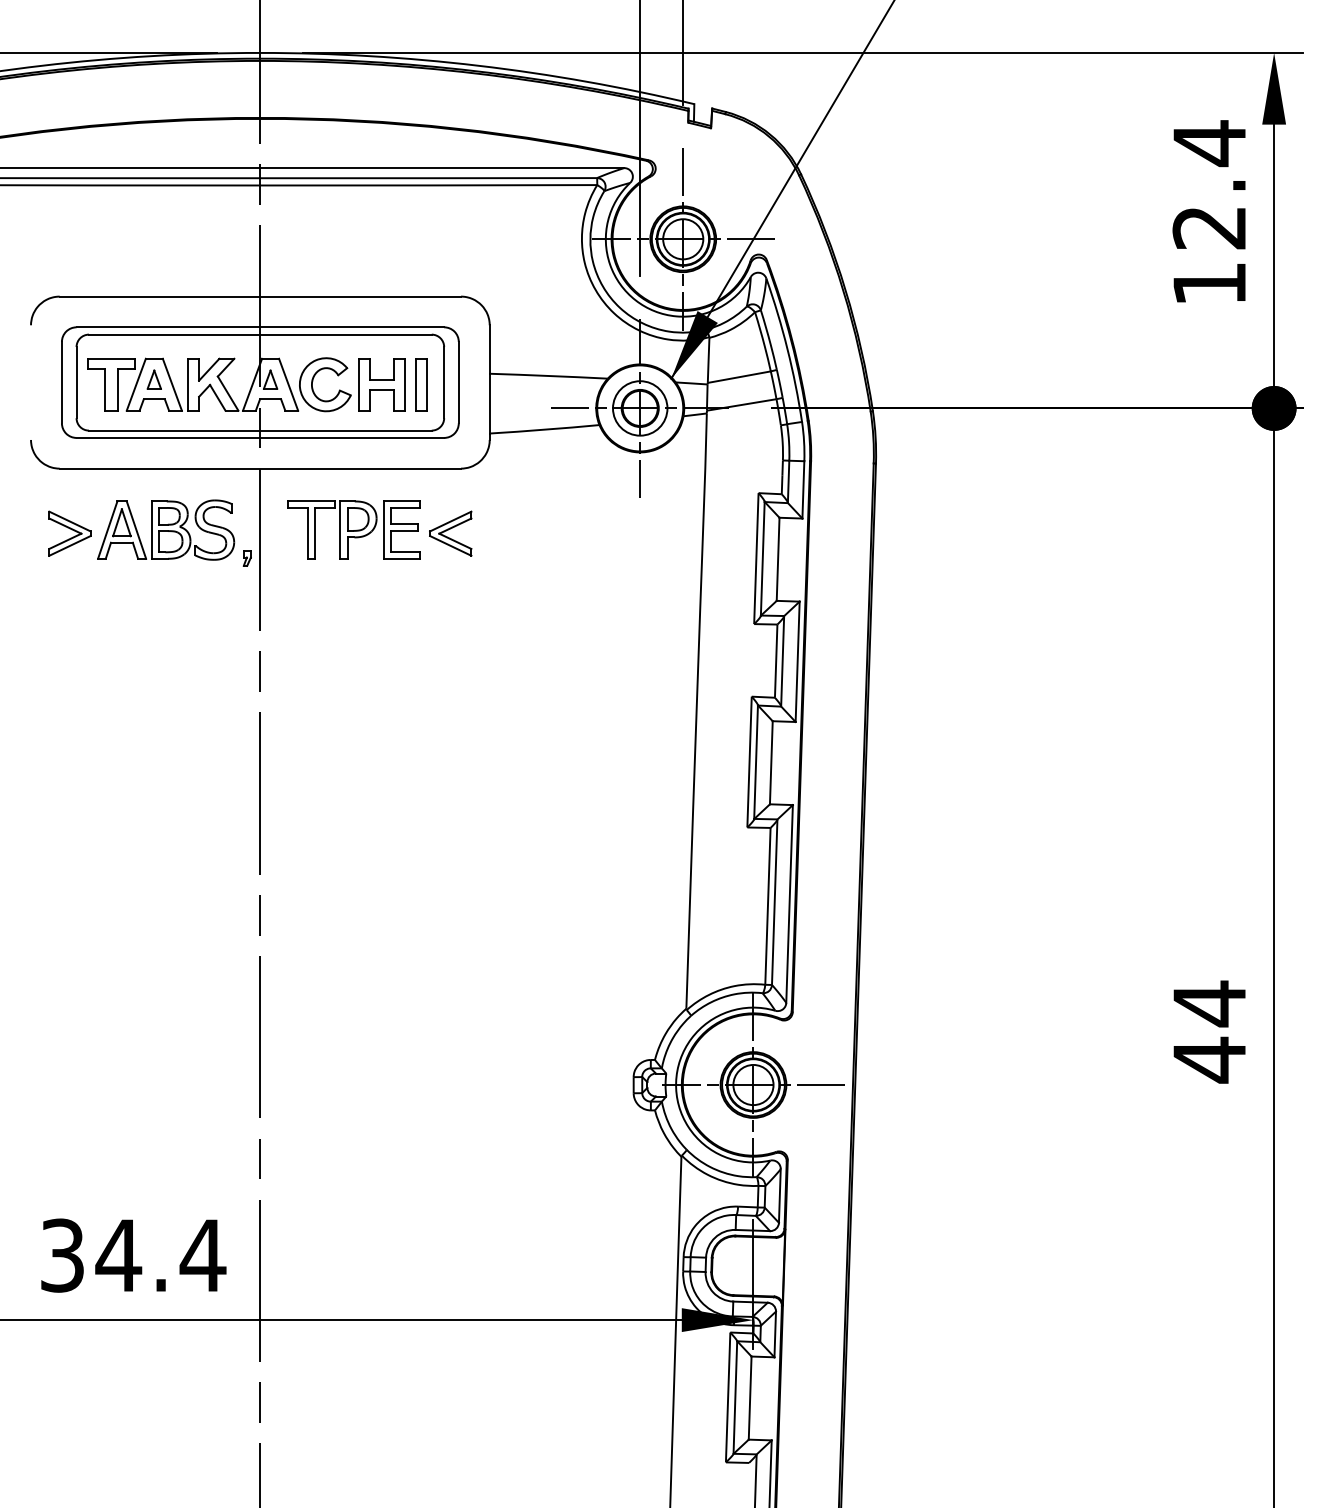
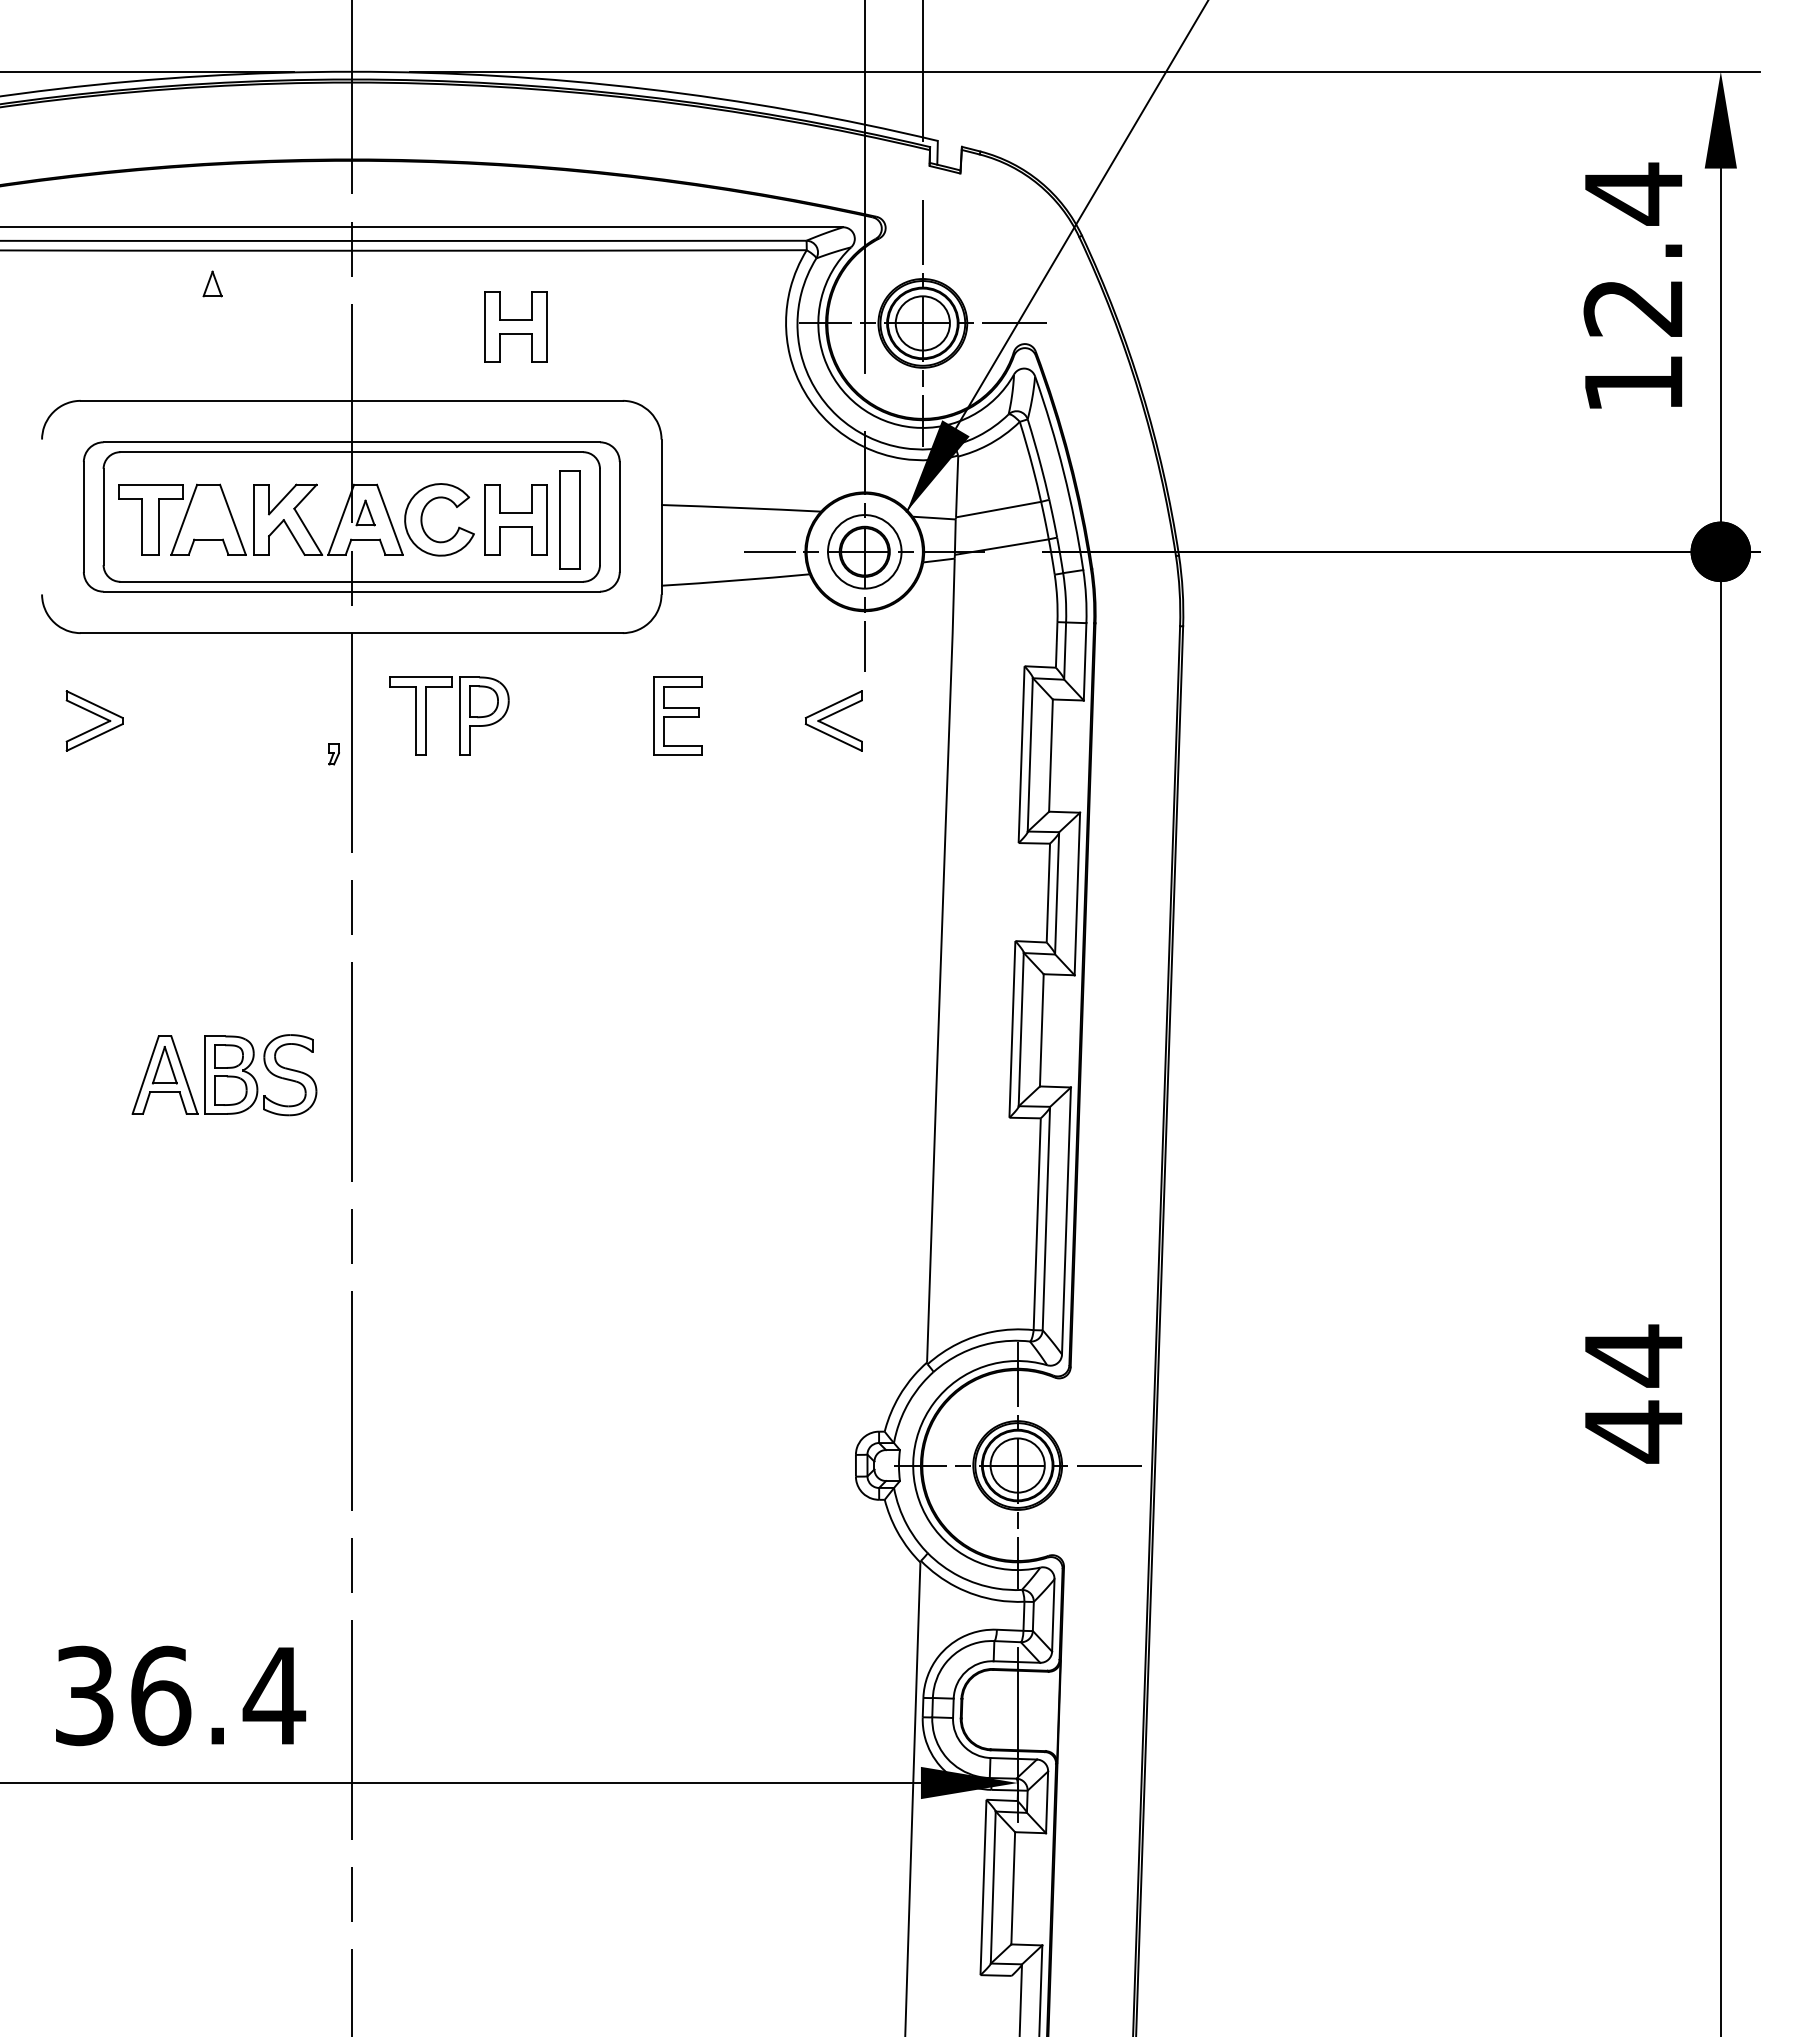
part: (381, 241) -> (515, 326), added
part: (154, 379) -> (212, 283), moved
part: (421, 384) -> (569, 519), size x1.4
part: (401, 529) -> (677, 715), moved
part: (166, 530) -> (224, 1075), moved
part: (450, 533) -> (833, 720), moved
text: (118, 1255) -> (160, 1695), 34.4 -> 36.4

